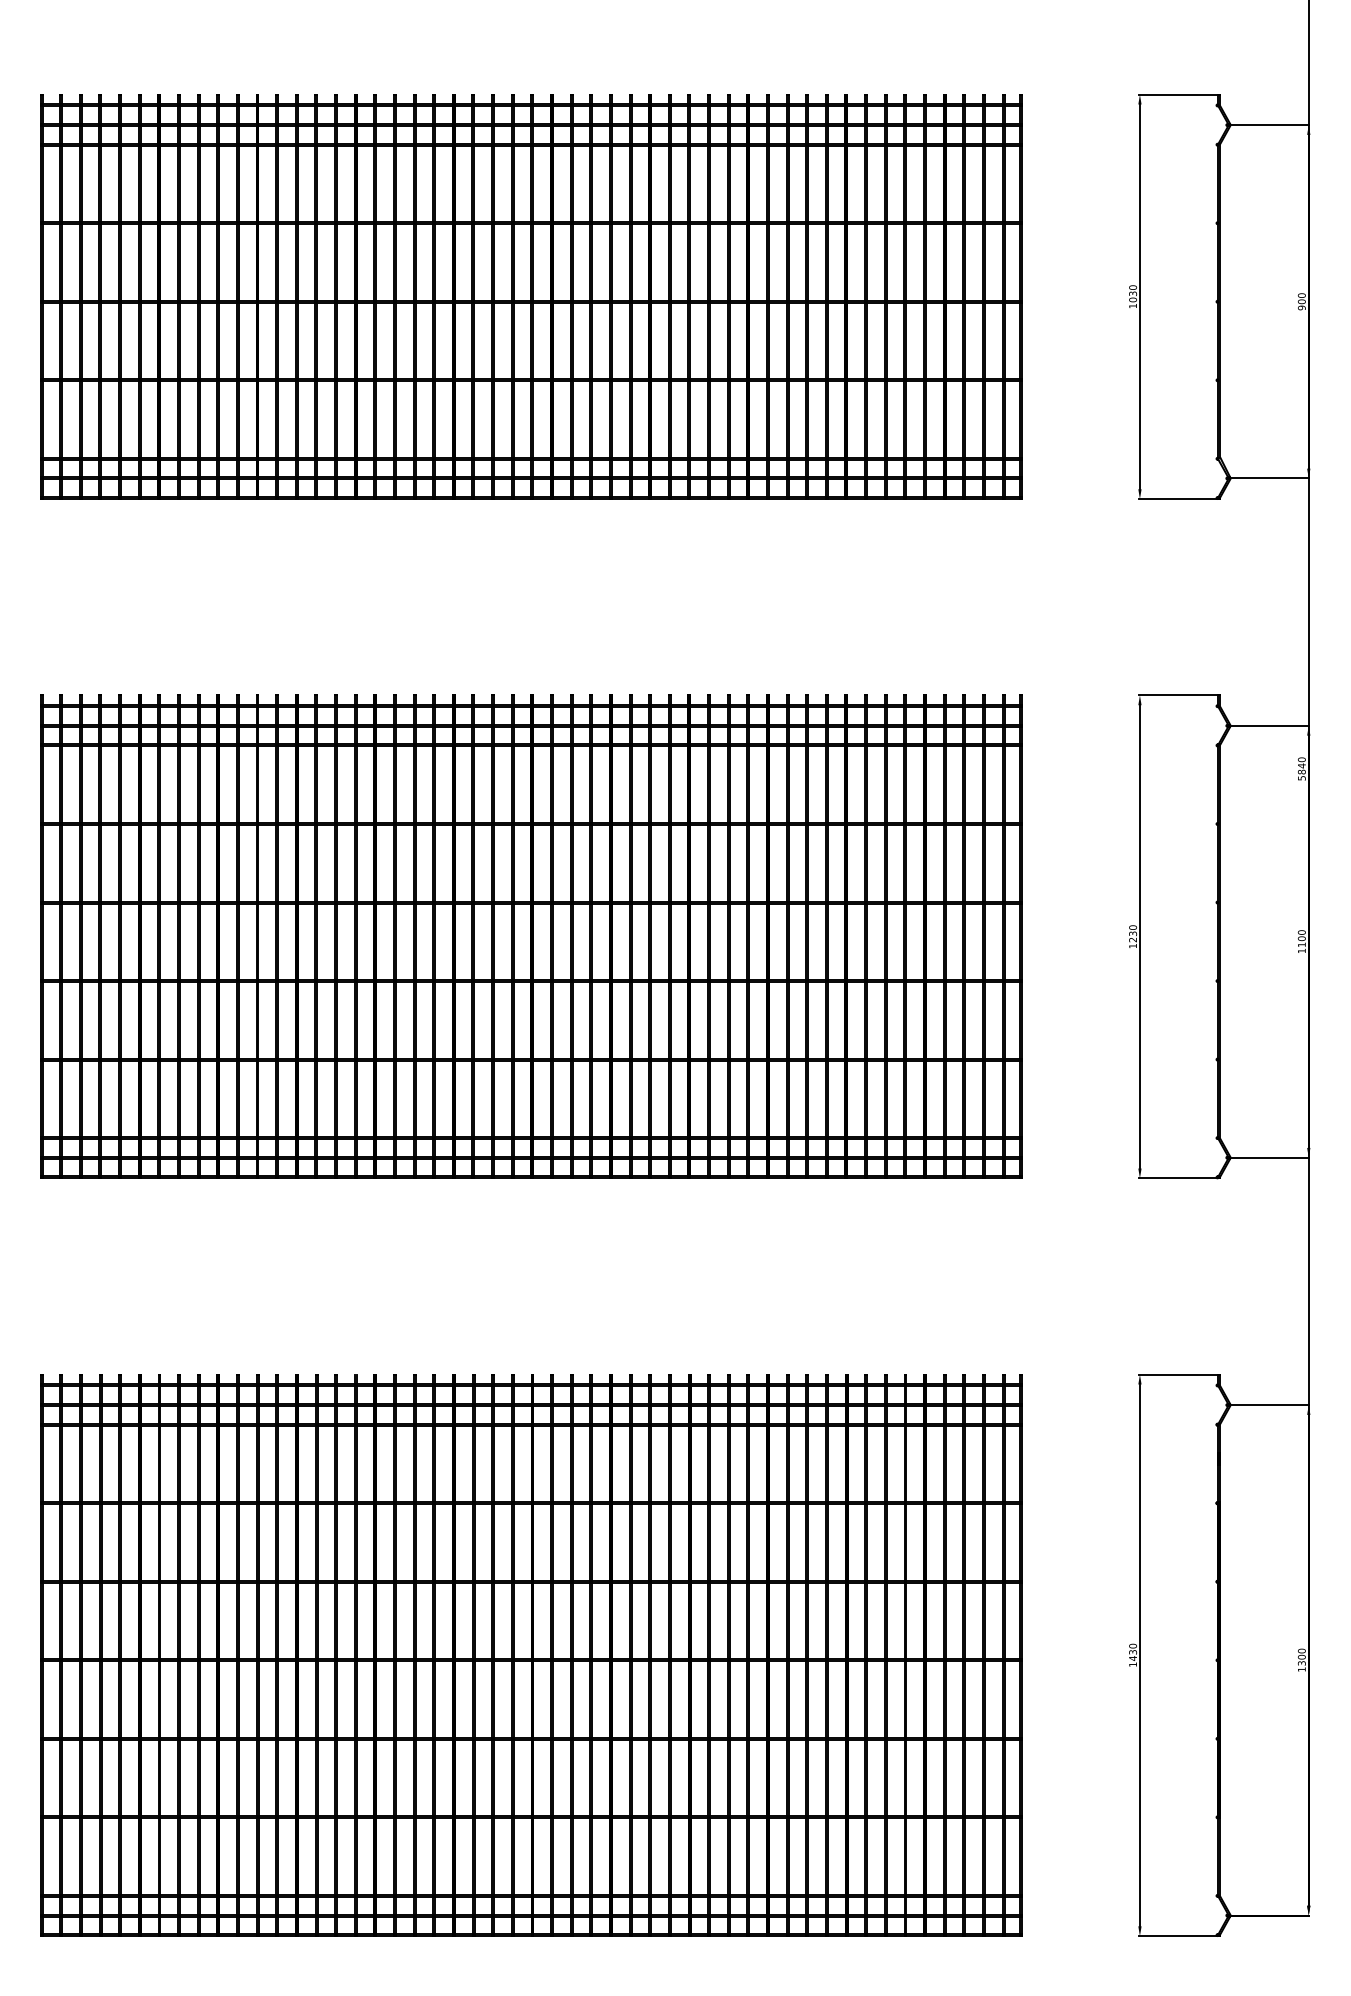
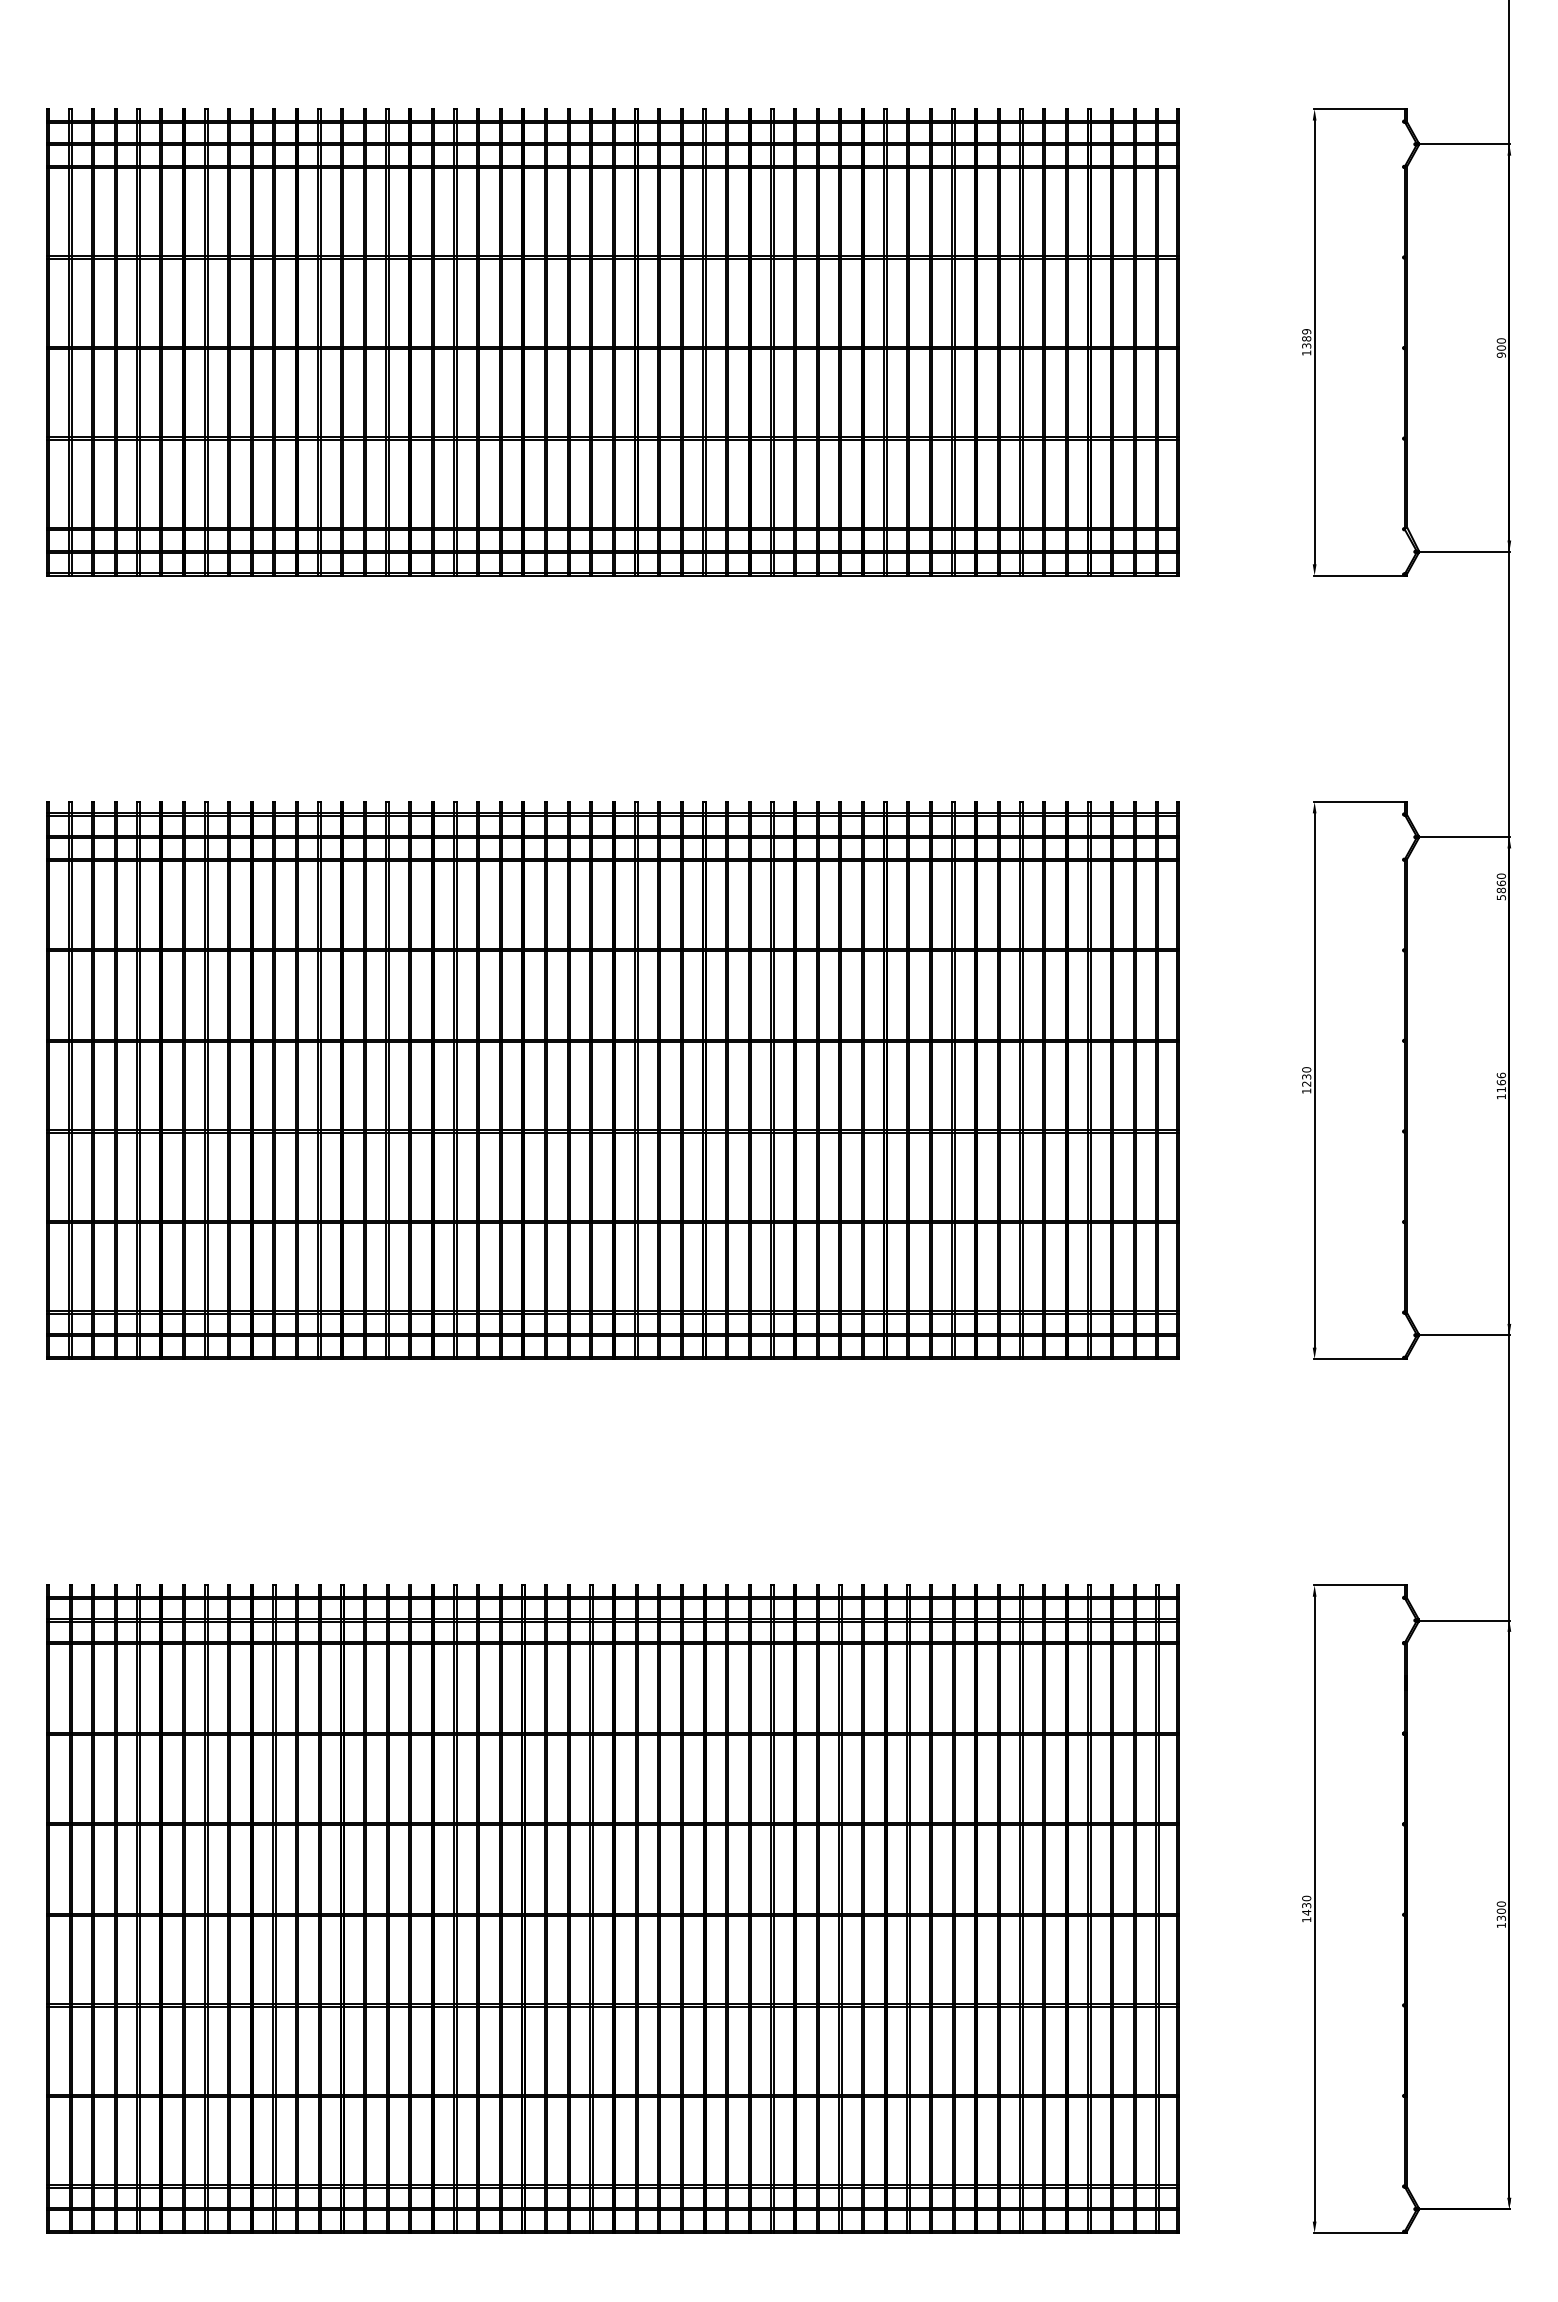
text: (1132, 293) -> (1306, 338), 1030 -> 1389
text: (1301, 766) -> (1500, 883), 5840 -> 5860
text: (1301, 935) -> (1500, 1078), 1100 -> 1166

